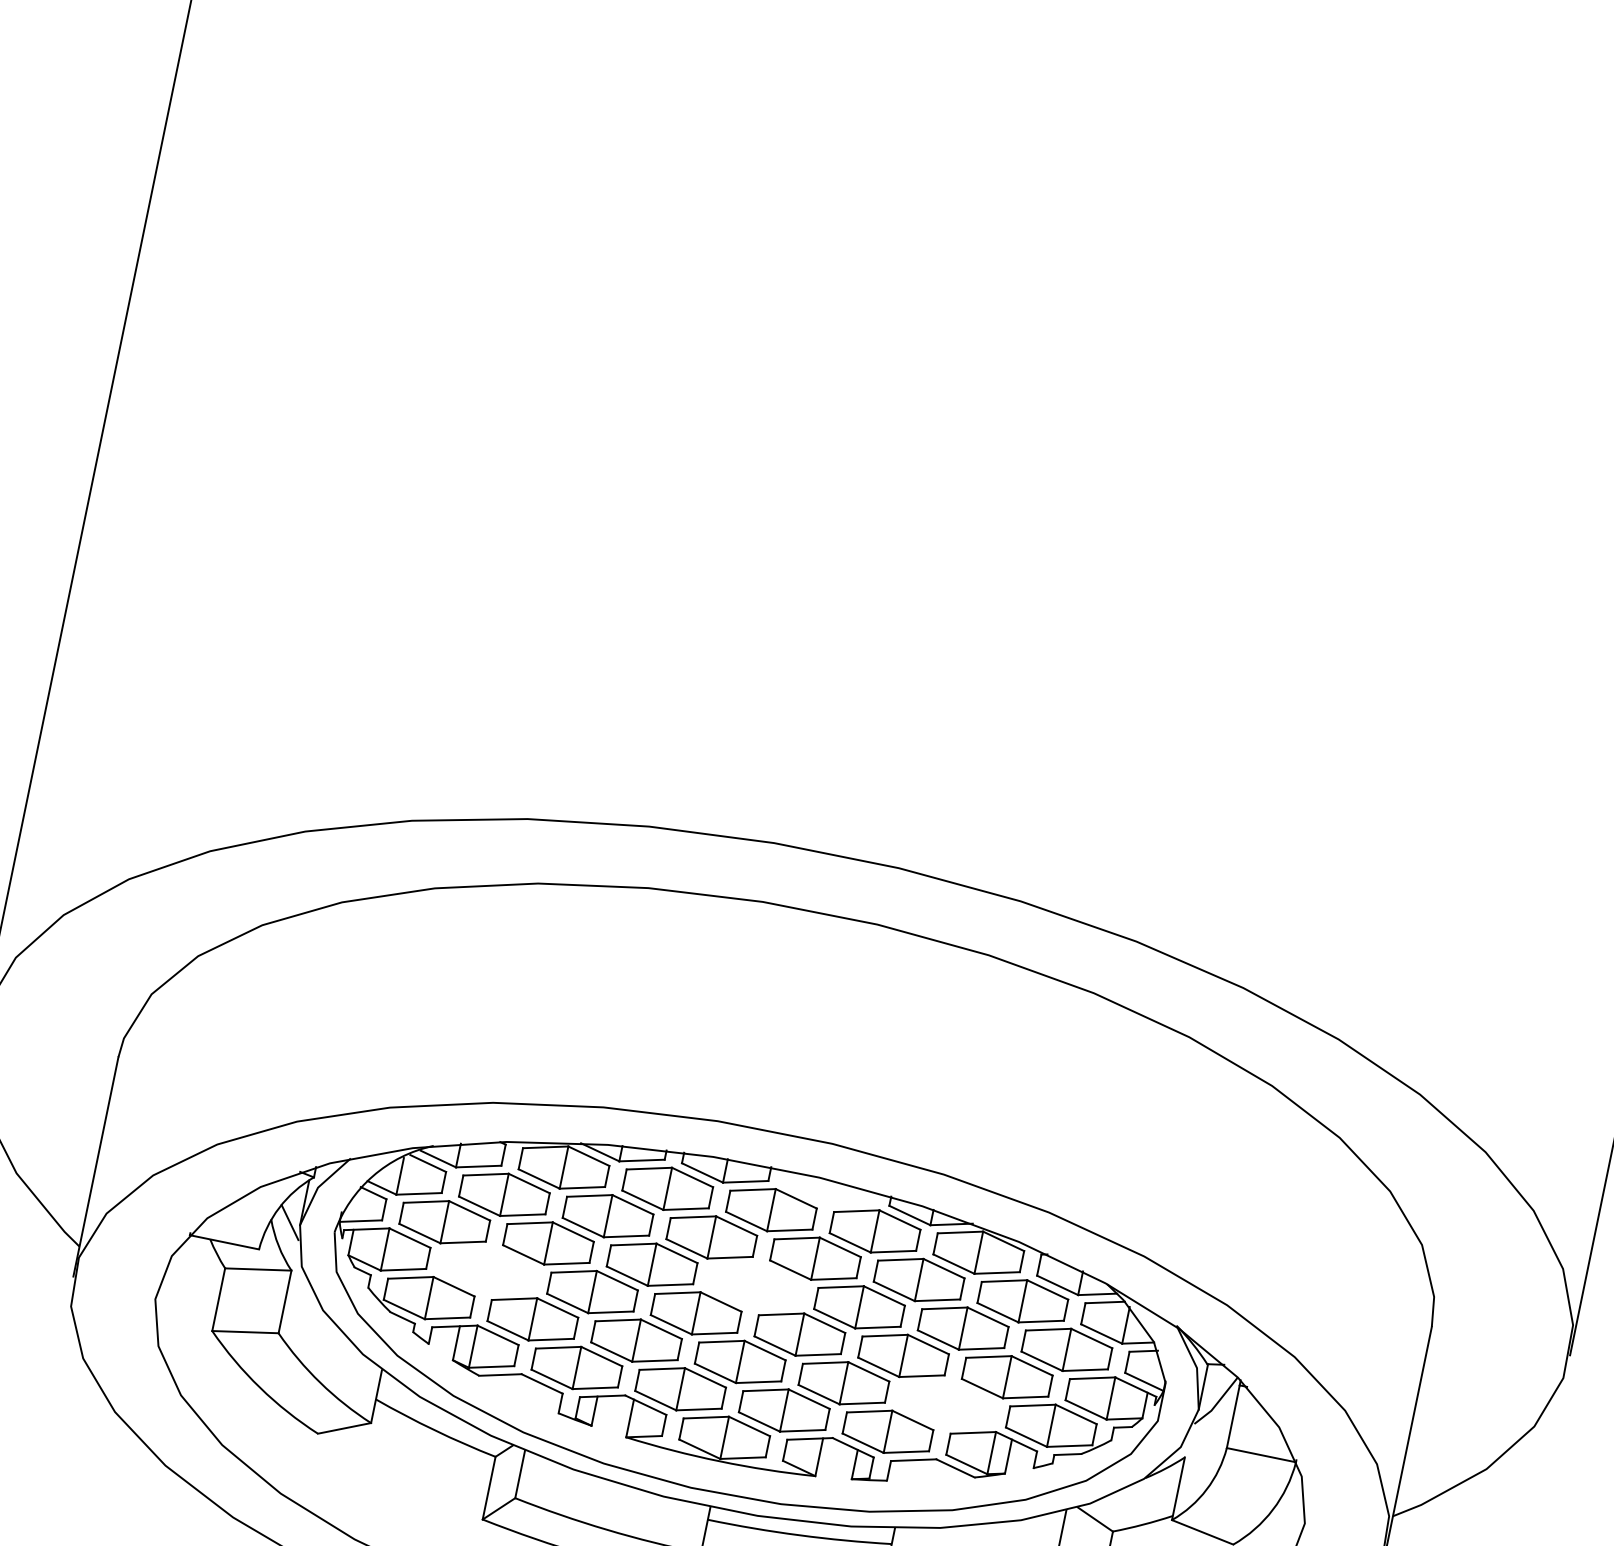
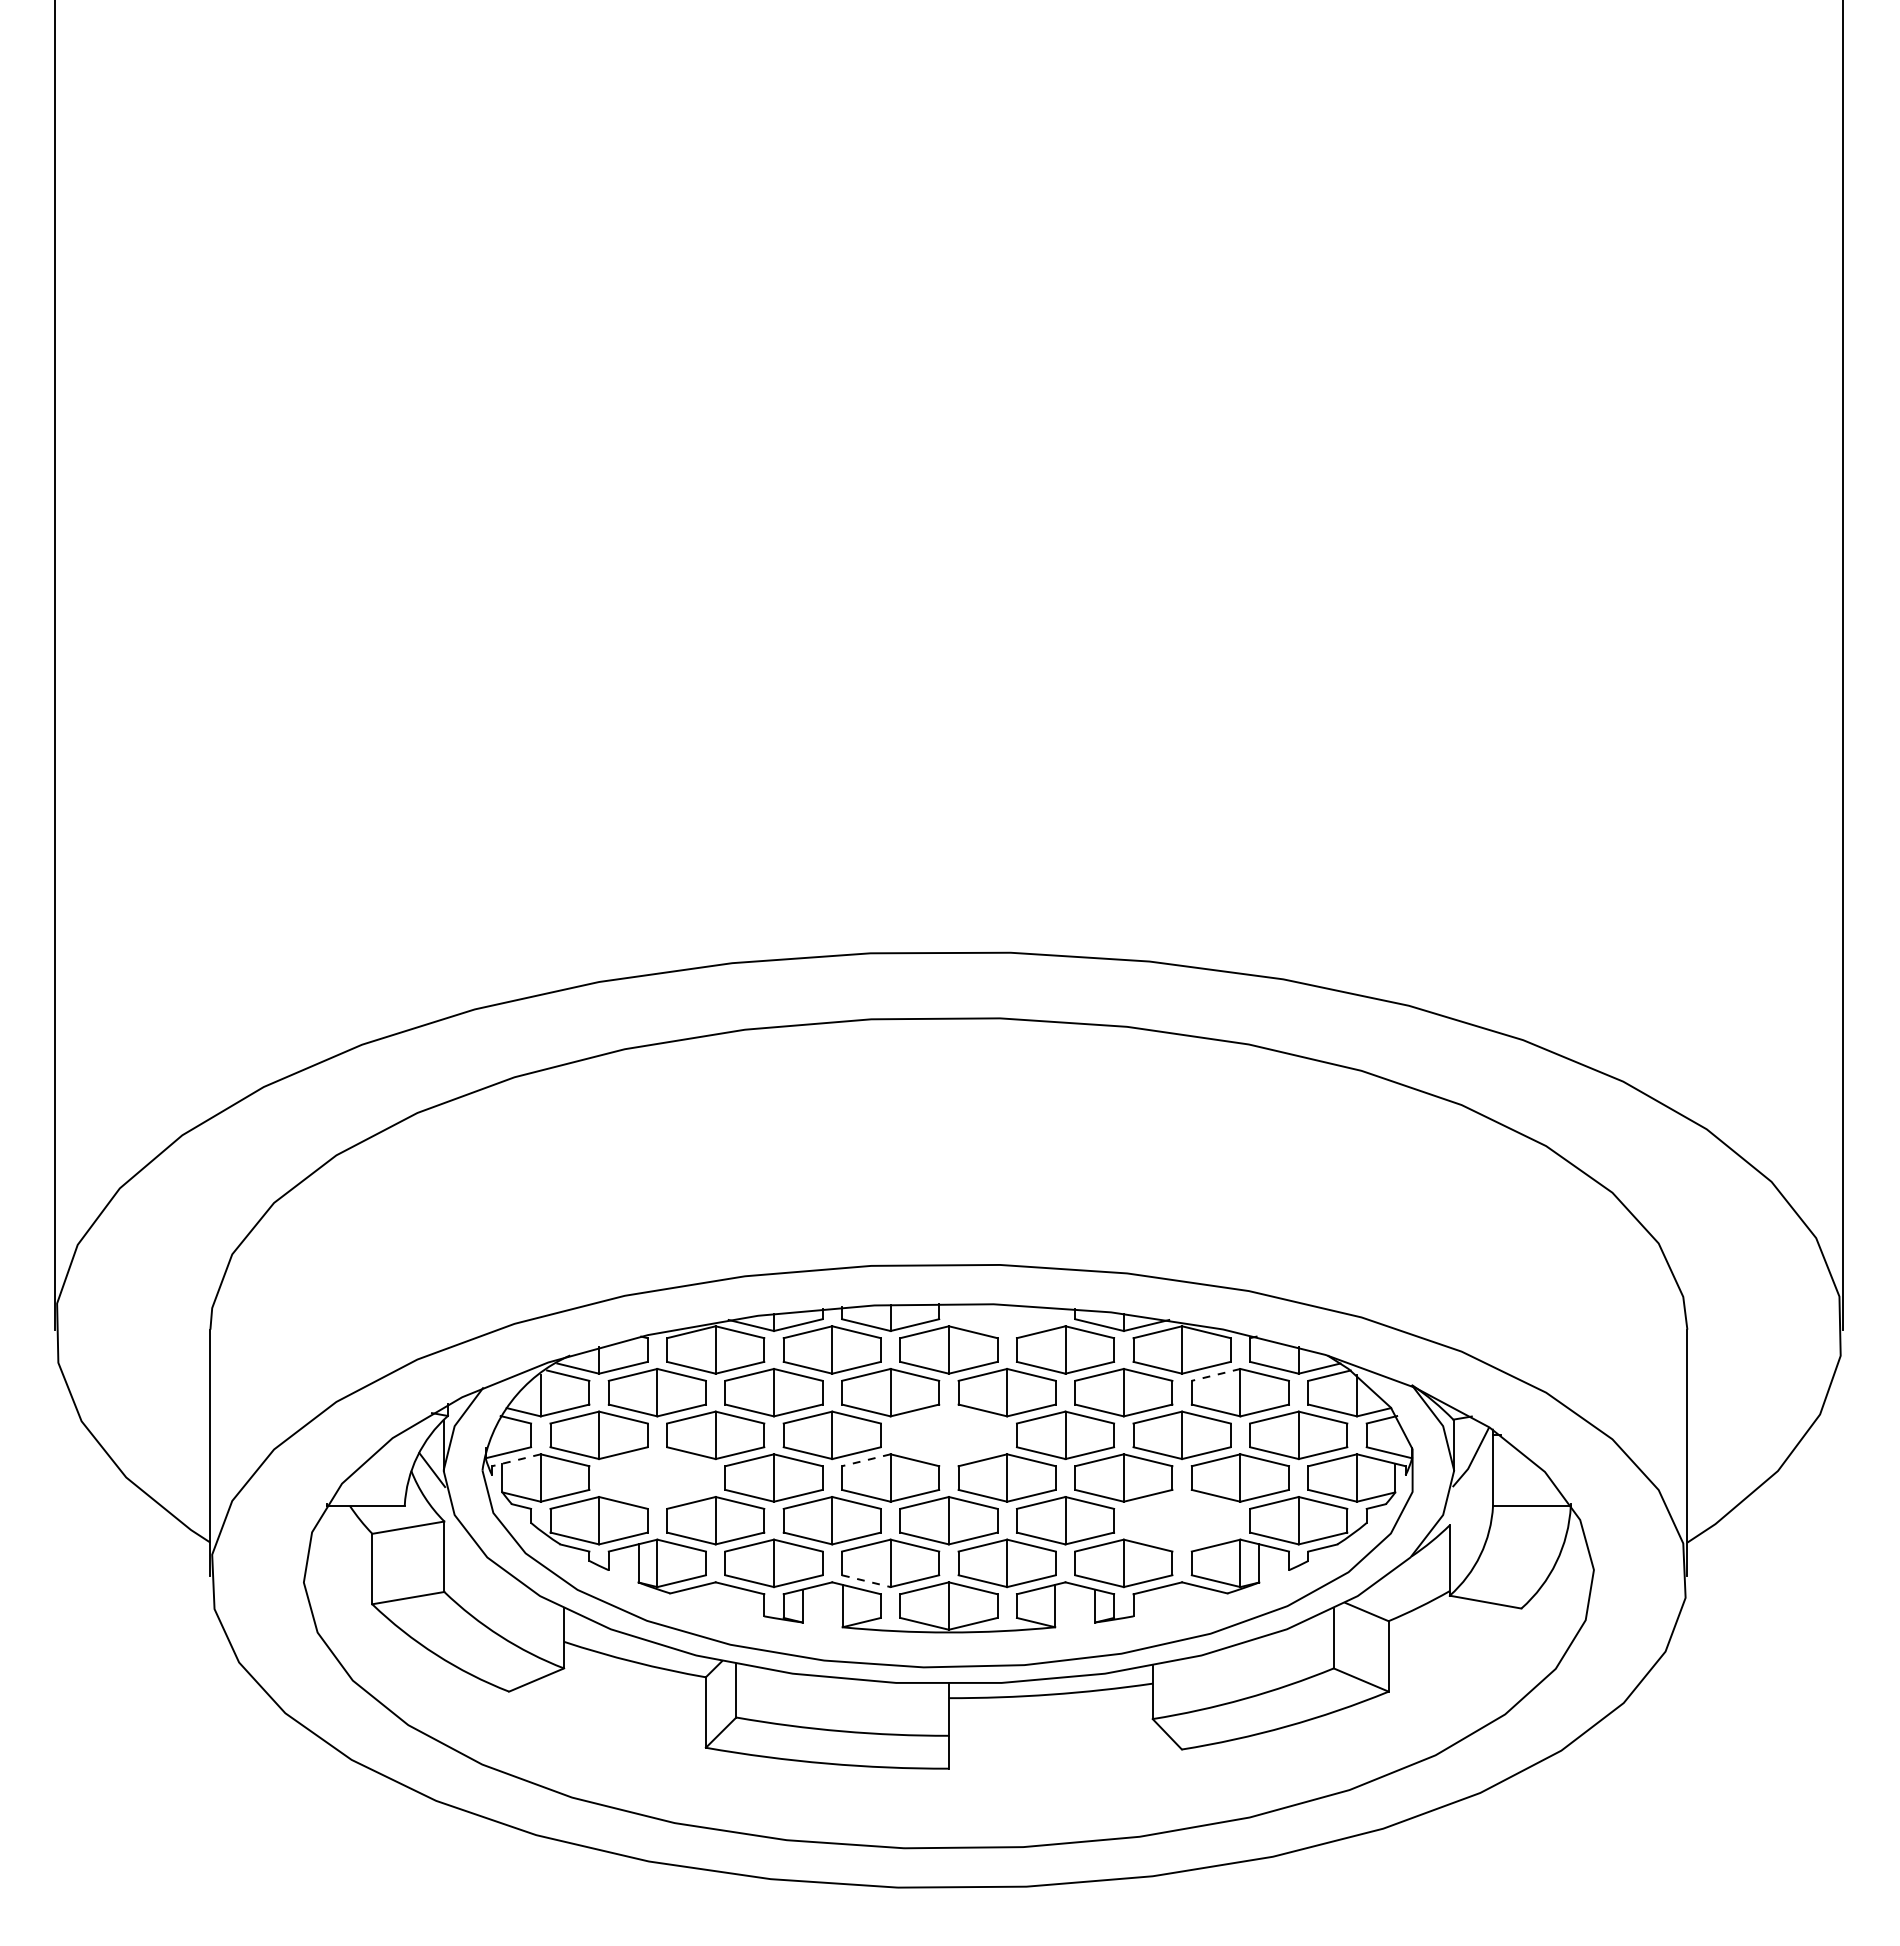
line: (366, 1229) -> (516, 1460), solid -> dashed
line: (1003, 1281) -> (1215, 1375), solid -> dashed
line: (677, 1293) -> (865, 1460), solid -> dashed
line: (655, 1400) -> (866, 1581), solid -> dashed

